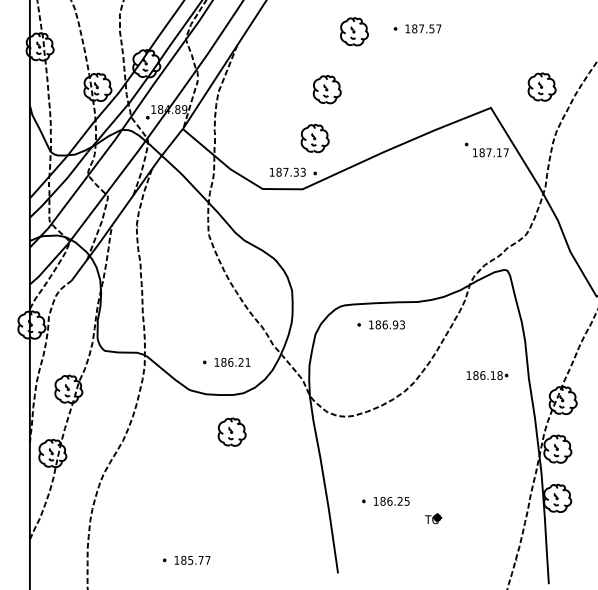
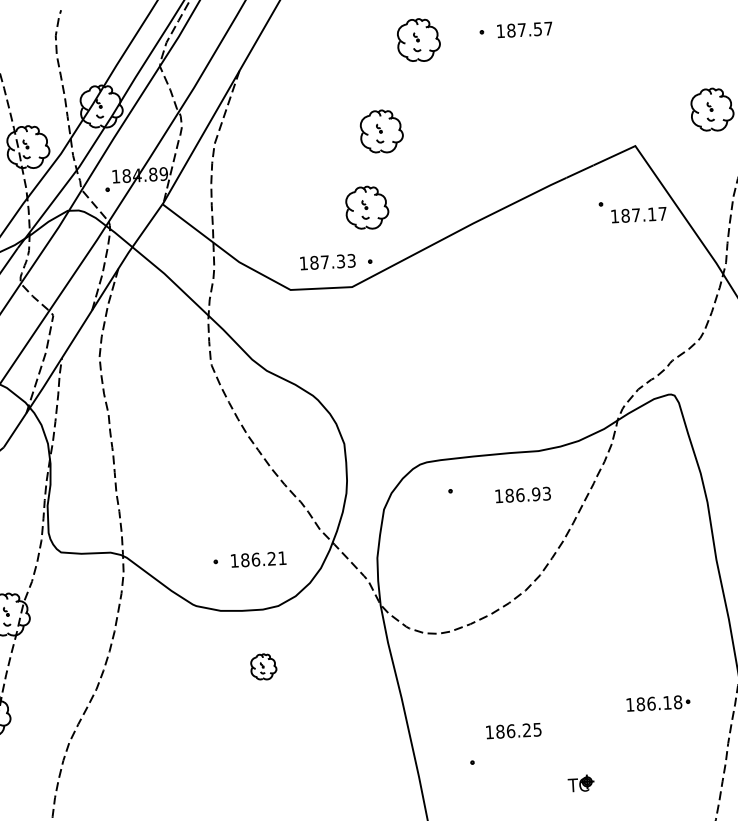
text: (386, 324) -> (522, 494), moved
part: (487, 375) -> (658, 703), moved
part: (231, 431) -> (262, 666), size x0.6
text: (391, 500) -> (513, 729), moved

